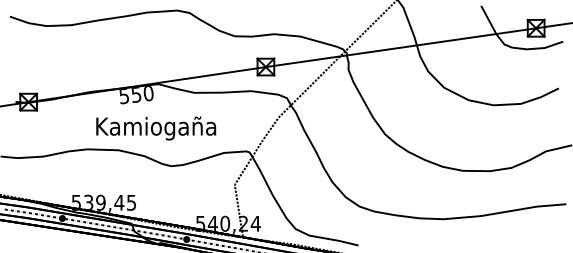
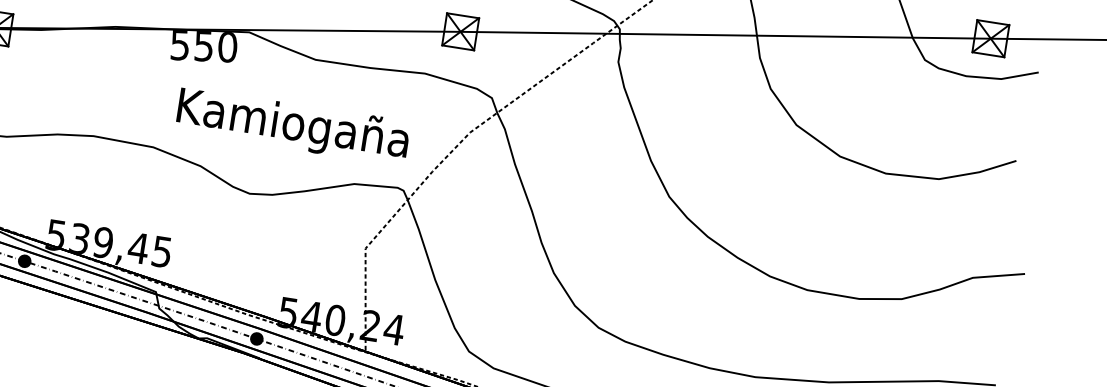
text: (156, 128) -> (293, 126), moved

